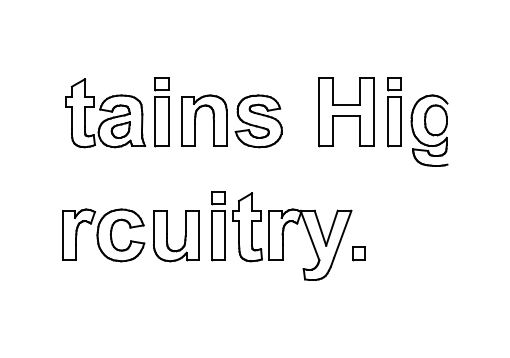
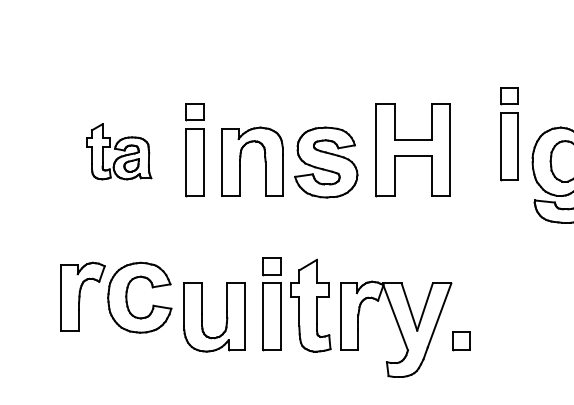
part: (346, 112) -> (413, 150), moved
part: (394, 112) -> (509, 134), moved
part: (105, 113) -> (118, 151), size x0.6
part: (103, 235) -> (116, 297), moved

